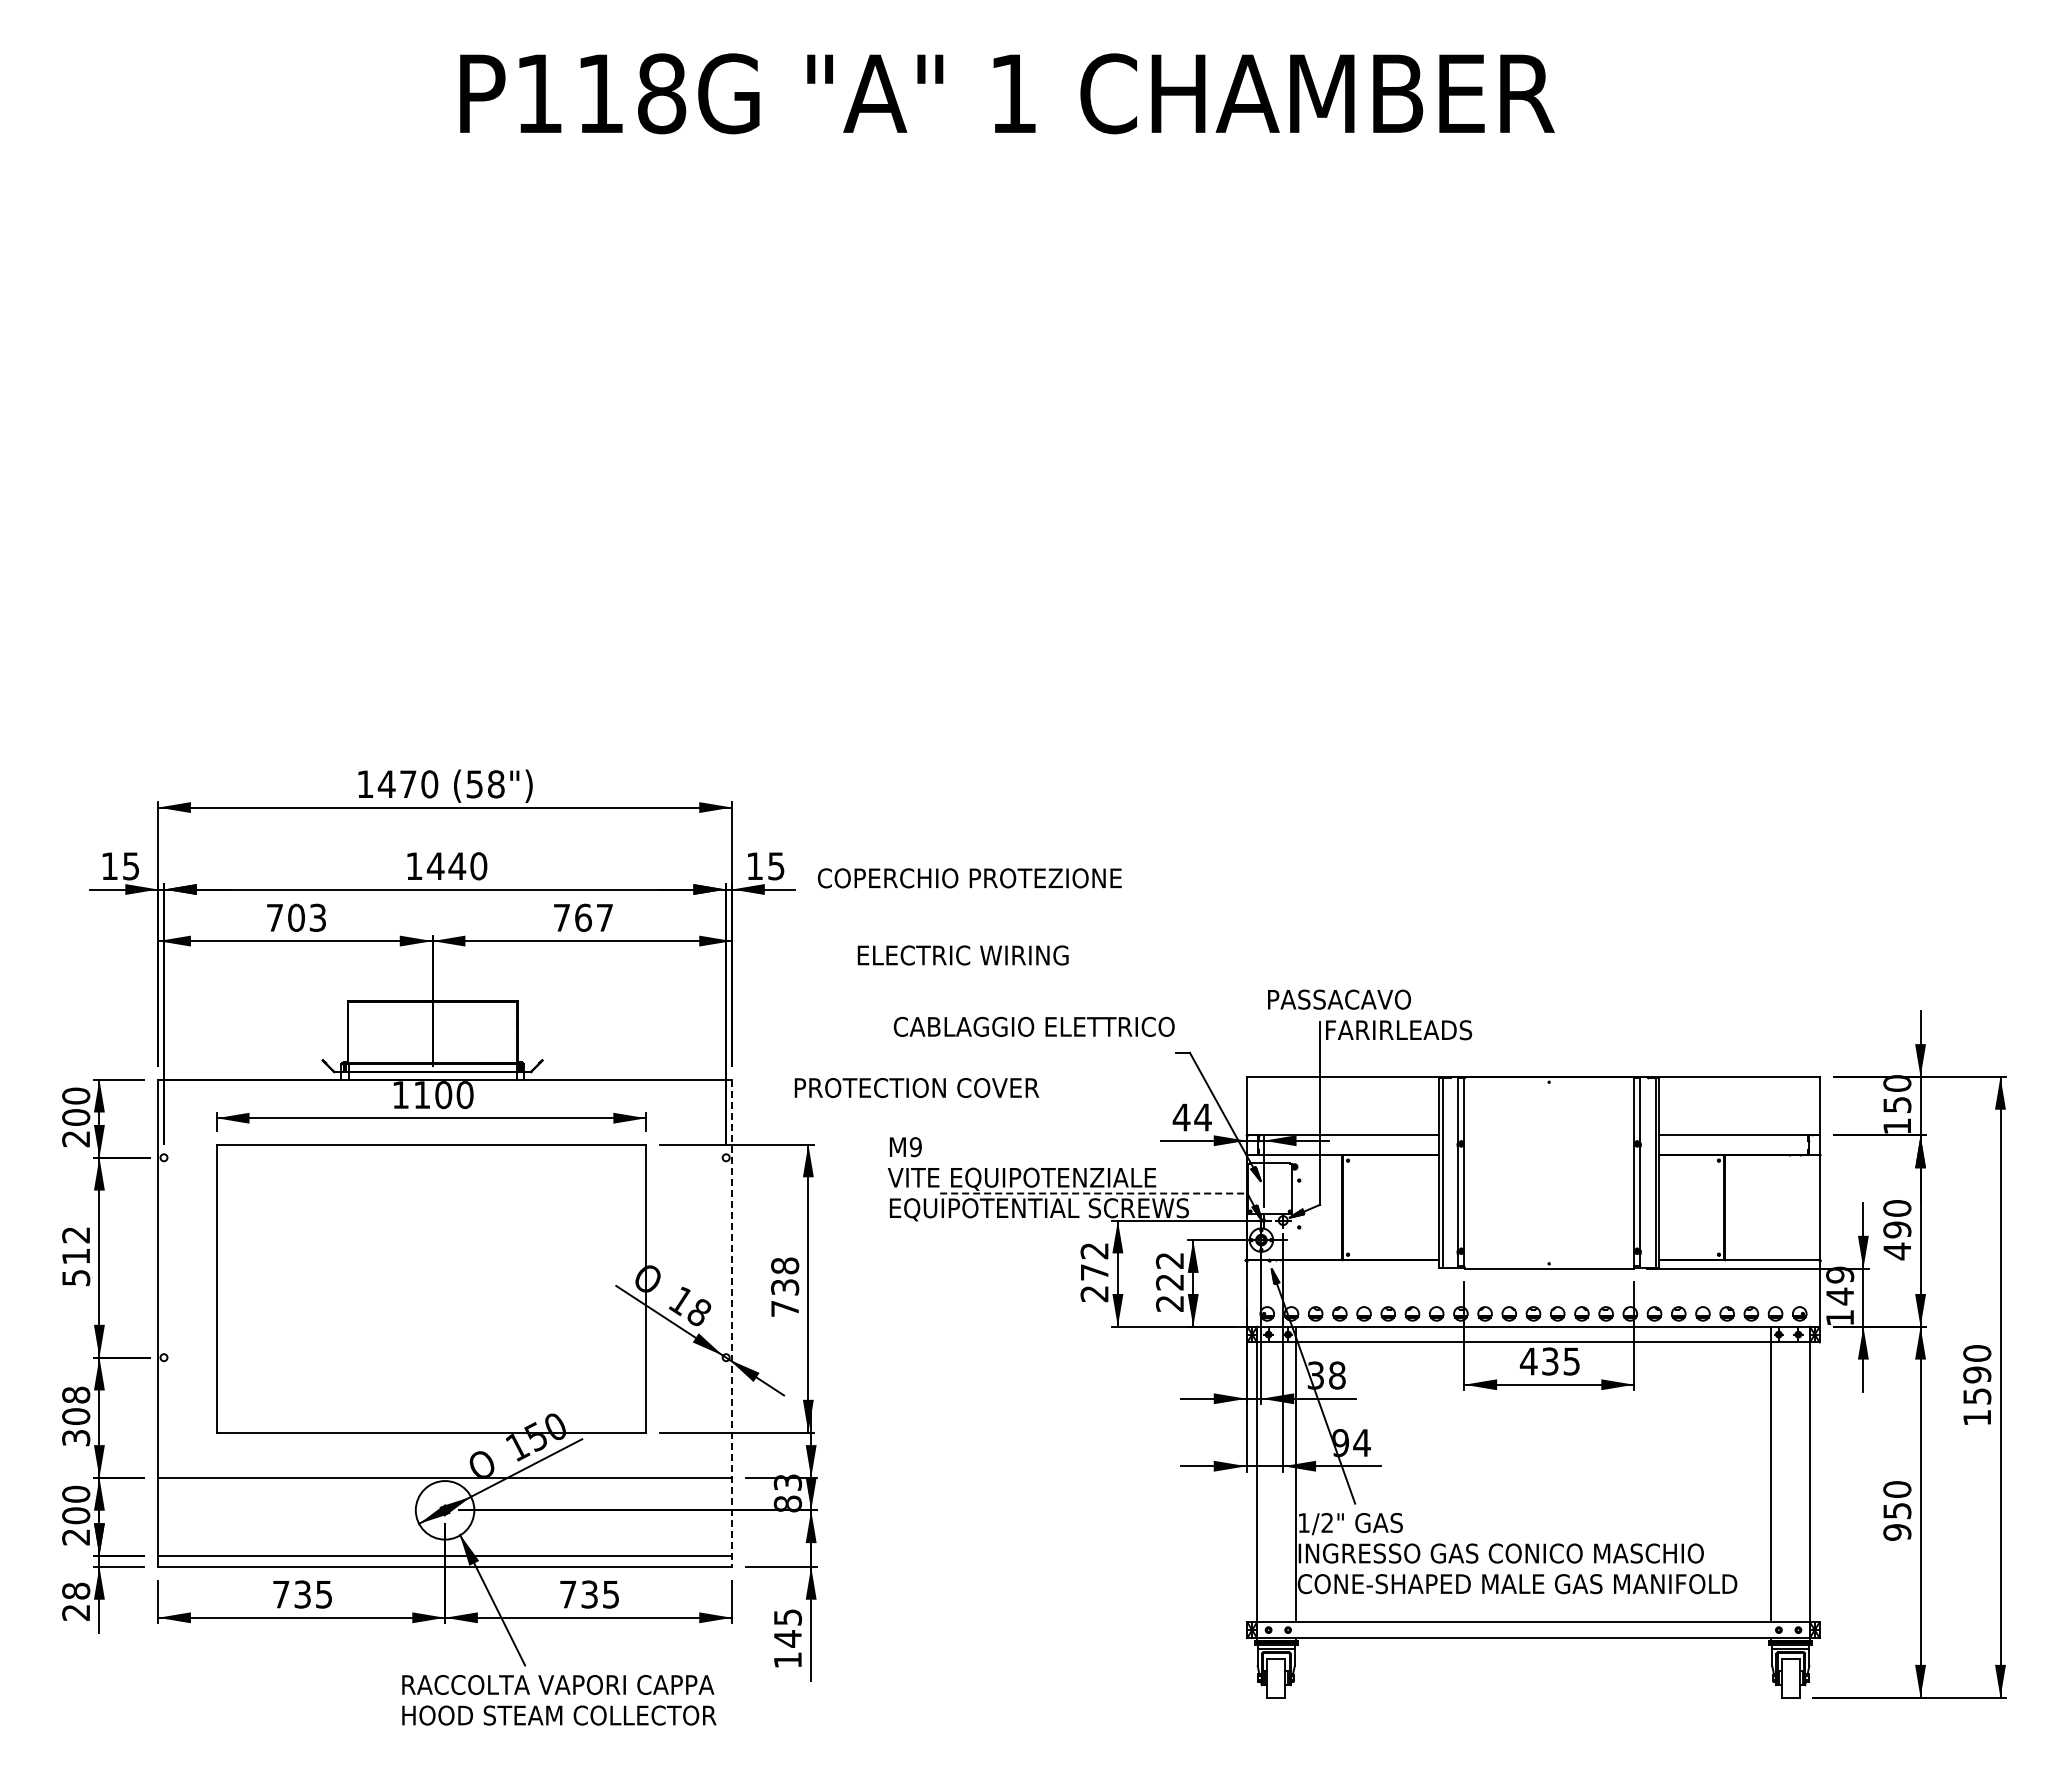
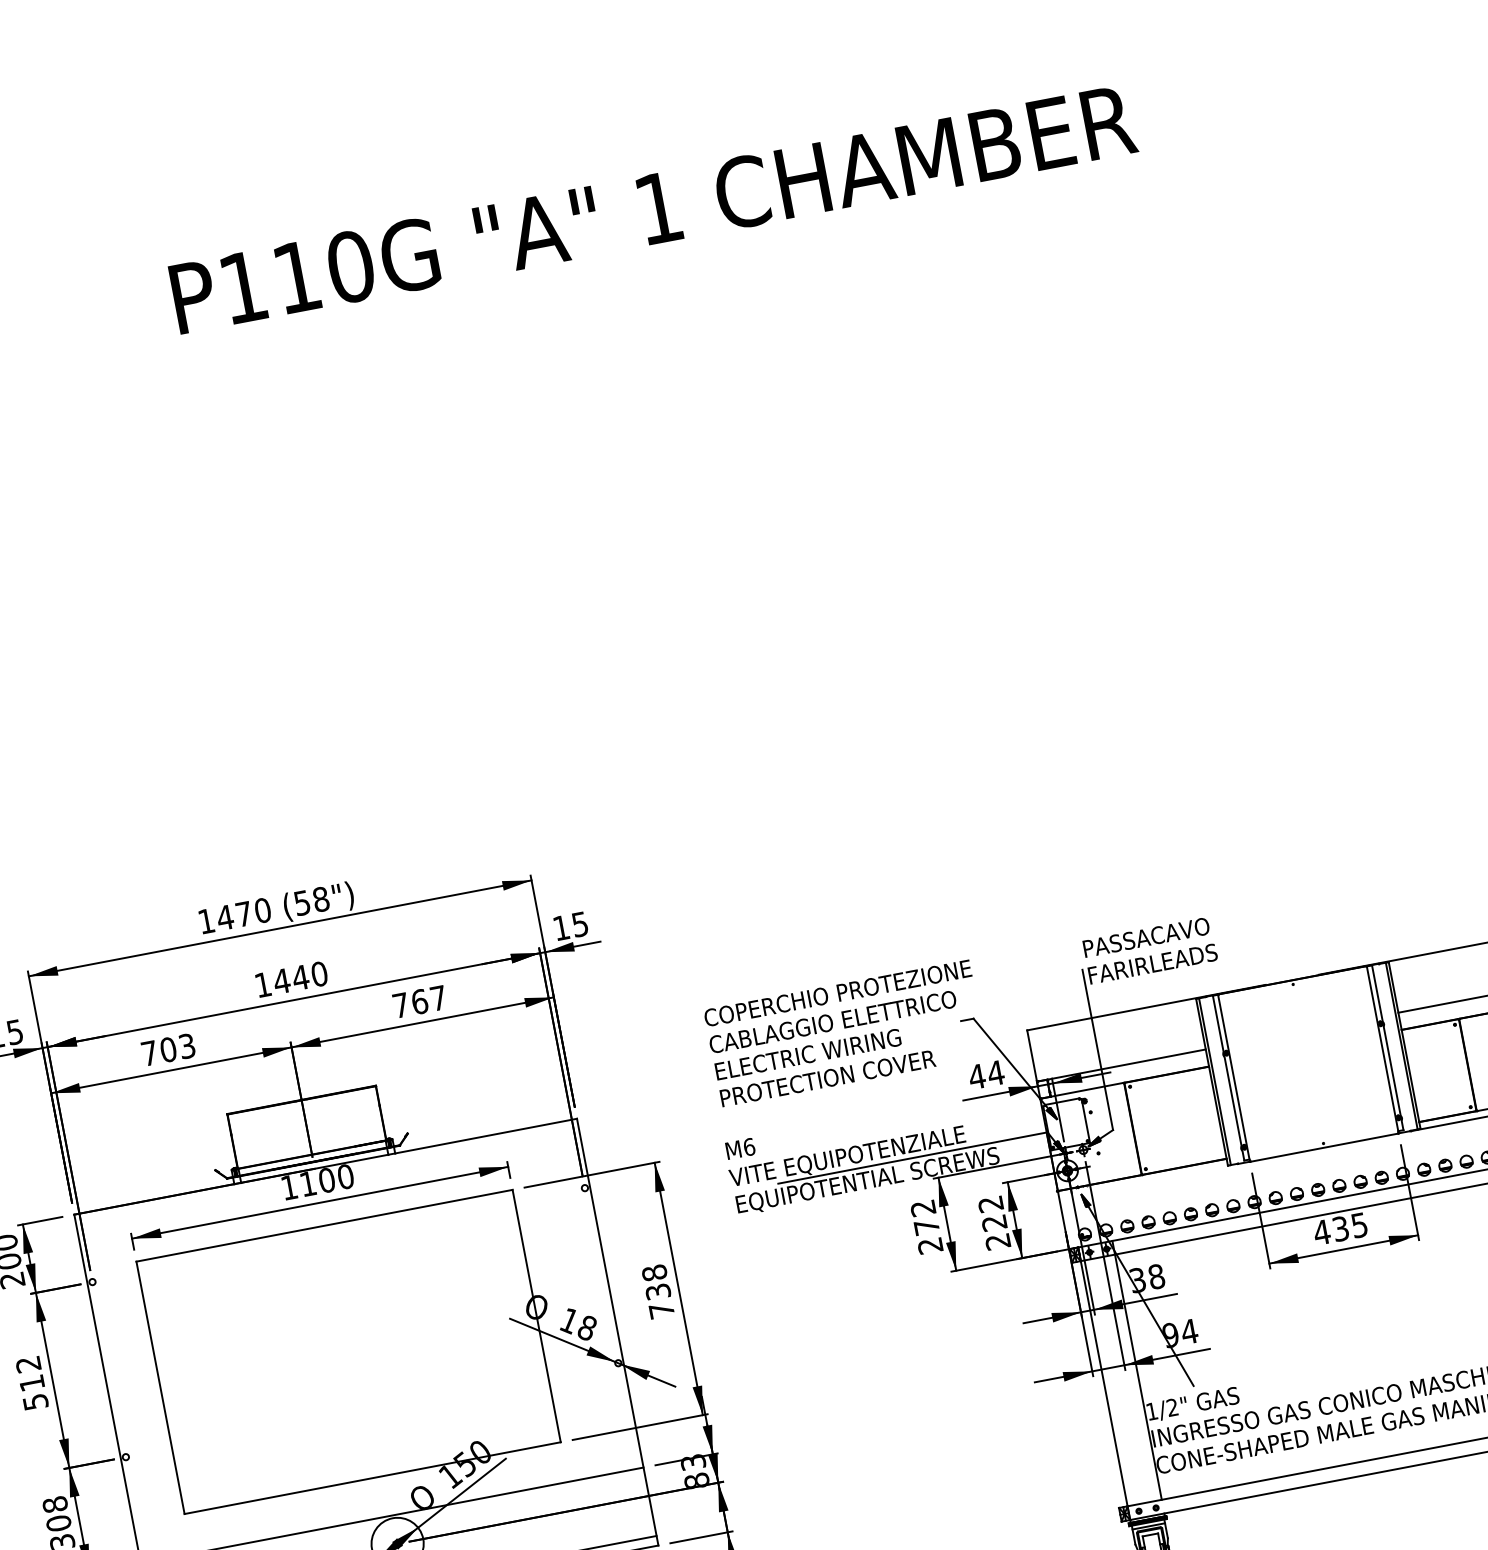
text: (661, 93) -> (350, 266), P118G -> P110G
text: (969, 878) -> (837, 993), moved
text: (962, 955) -> (807, 1054), moved
text: (1339, 999) -> (1146, 937), moved
text: (916, 1088) -> (827, 1078), moved
text: (915, 1147) -> (749, 1147), M9 -> M6
line: (1093, 1193) -> (912, 1158), dashed -> solid
line: (732, 1323) -> (618, 1332), dashed -> solid

